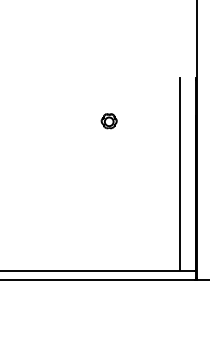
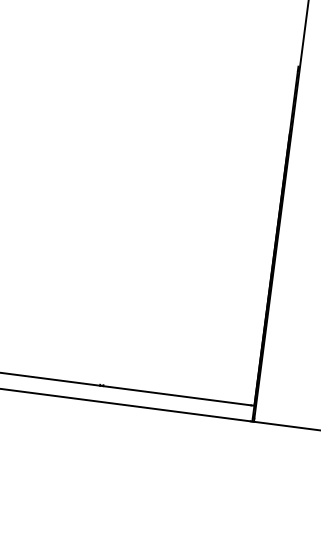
part: (108, 121) -> (134, 123), removed
line: (179, 174) -> (246, 232), removed

